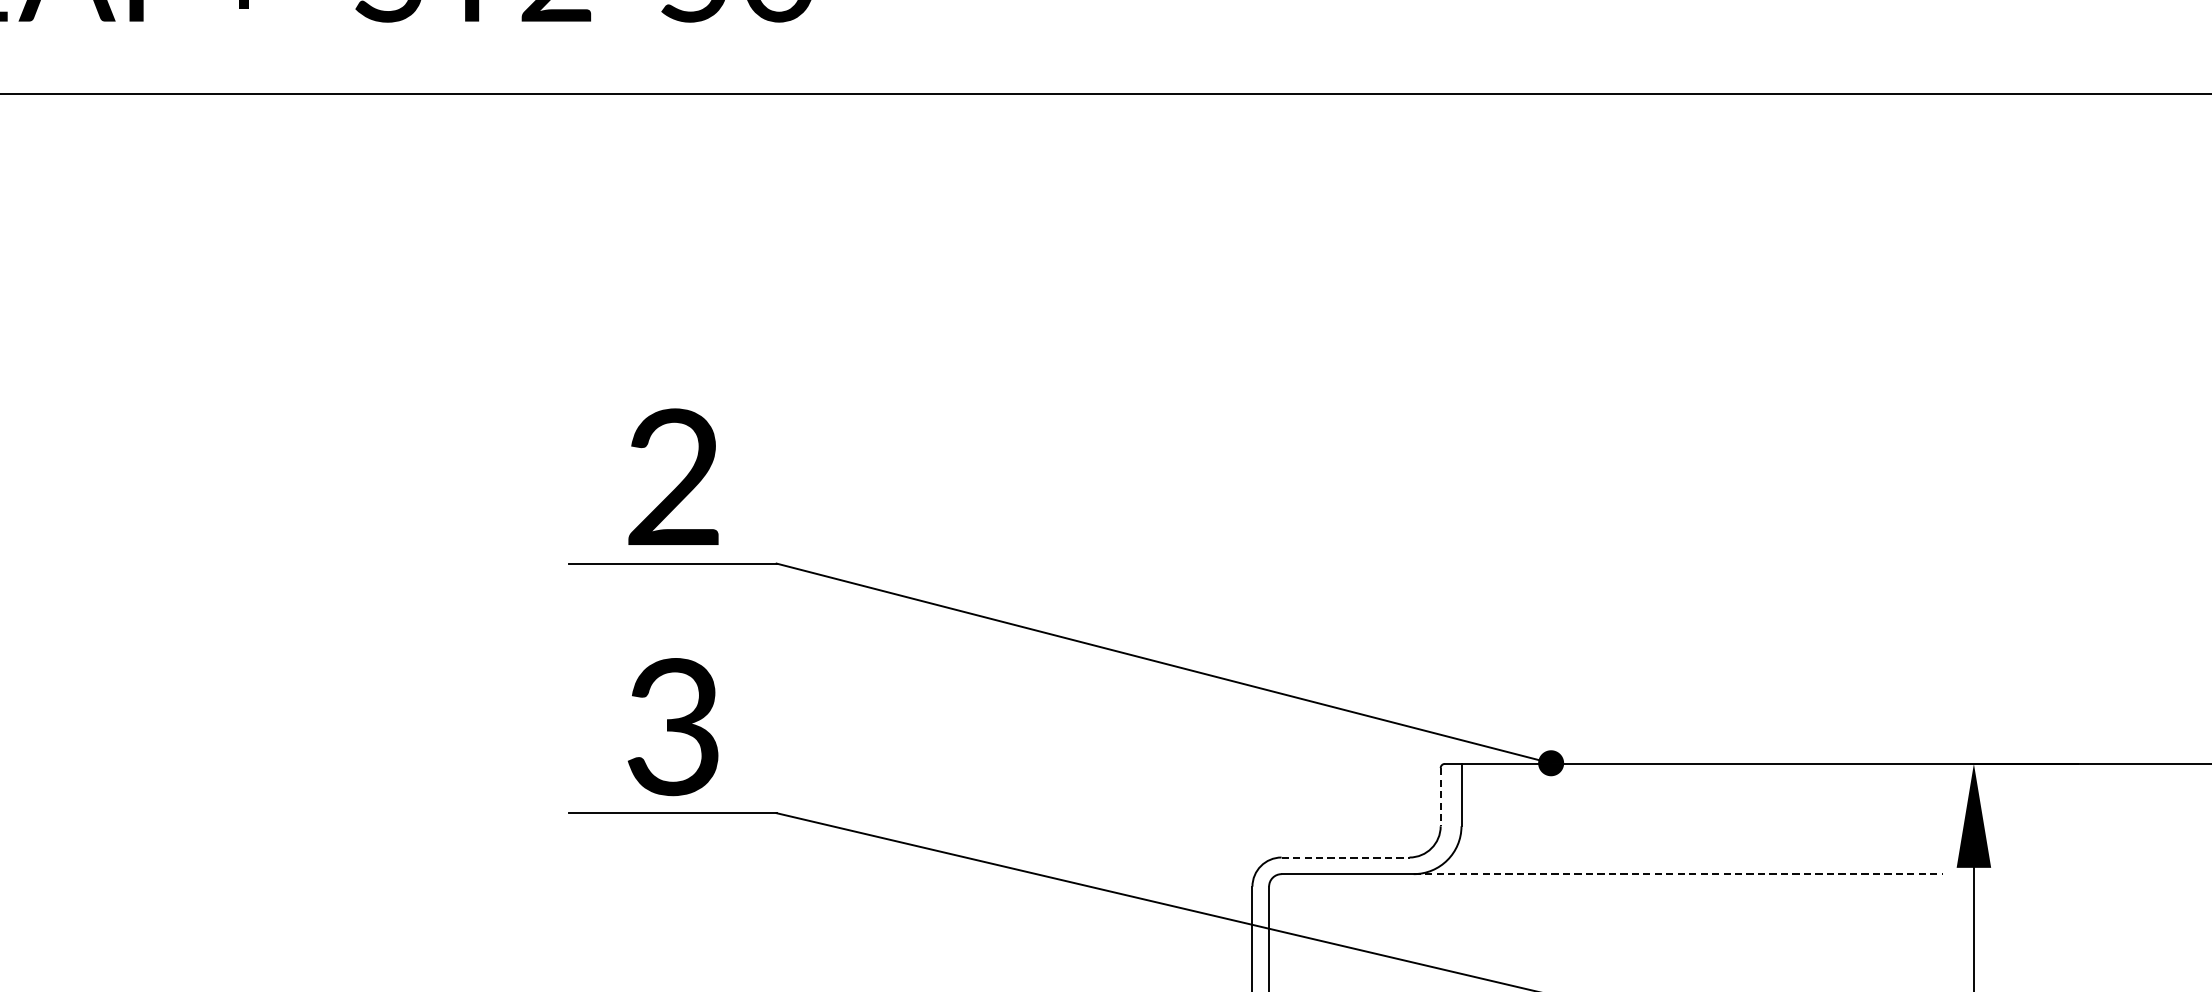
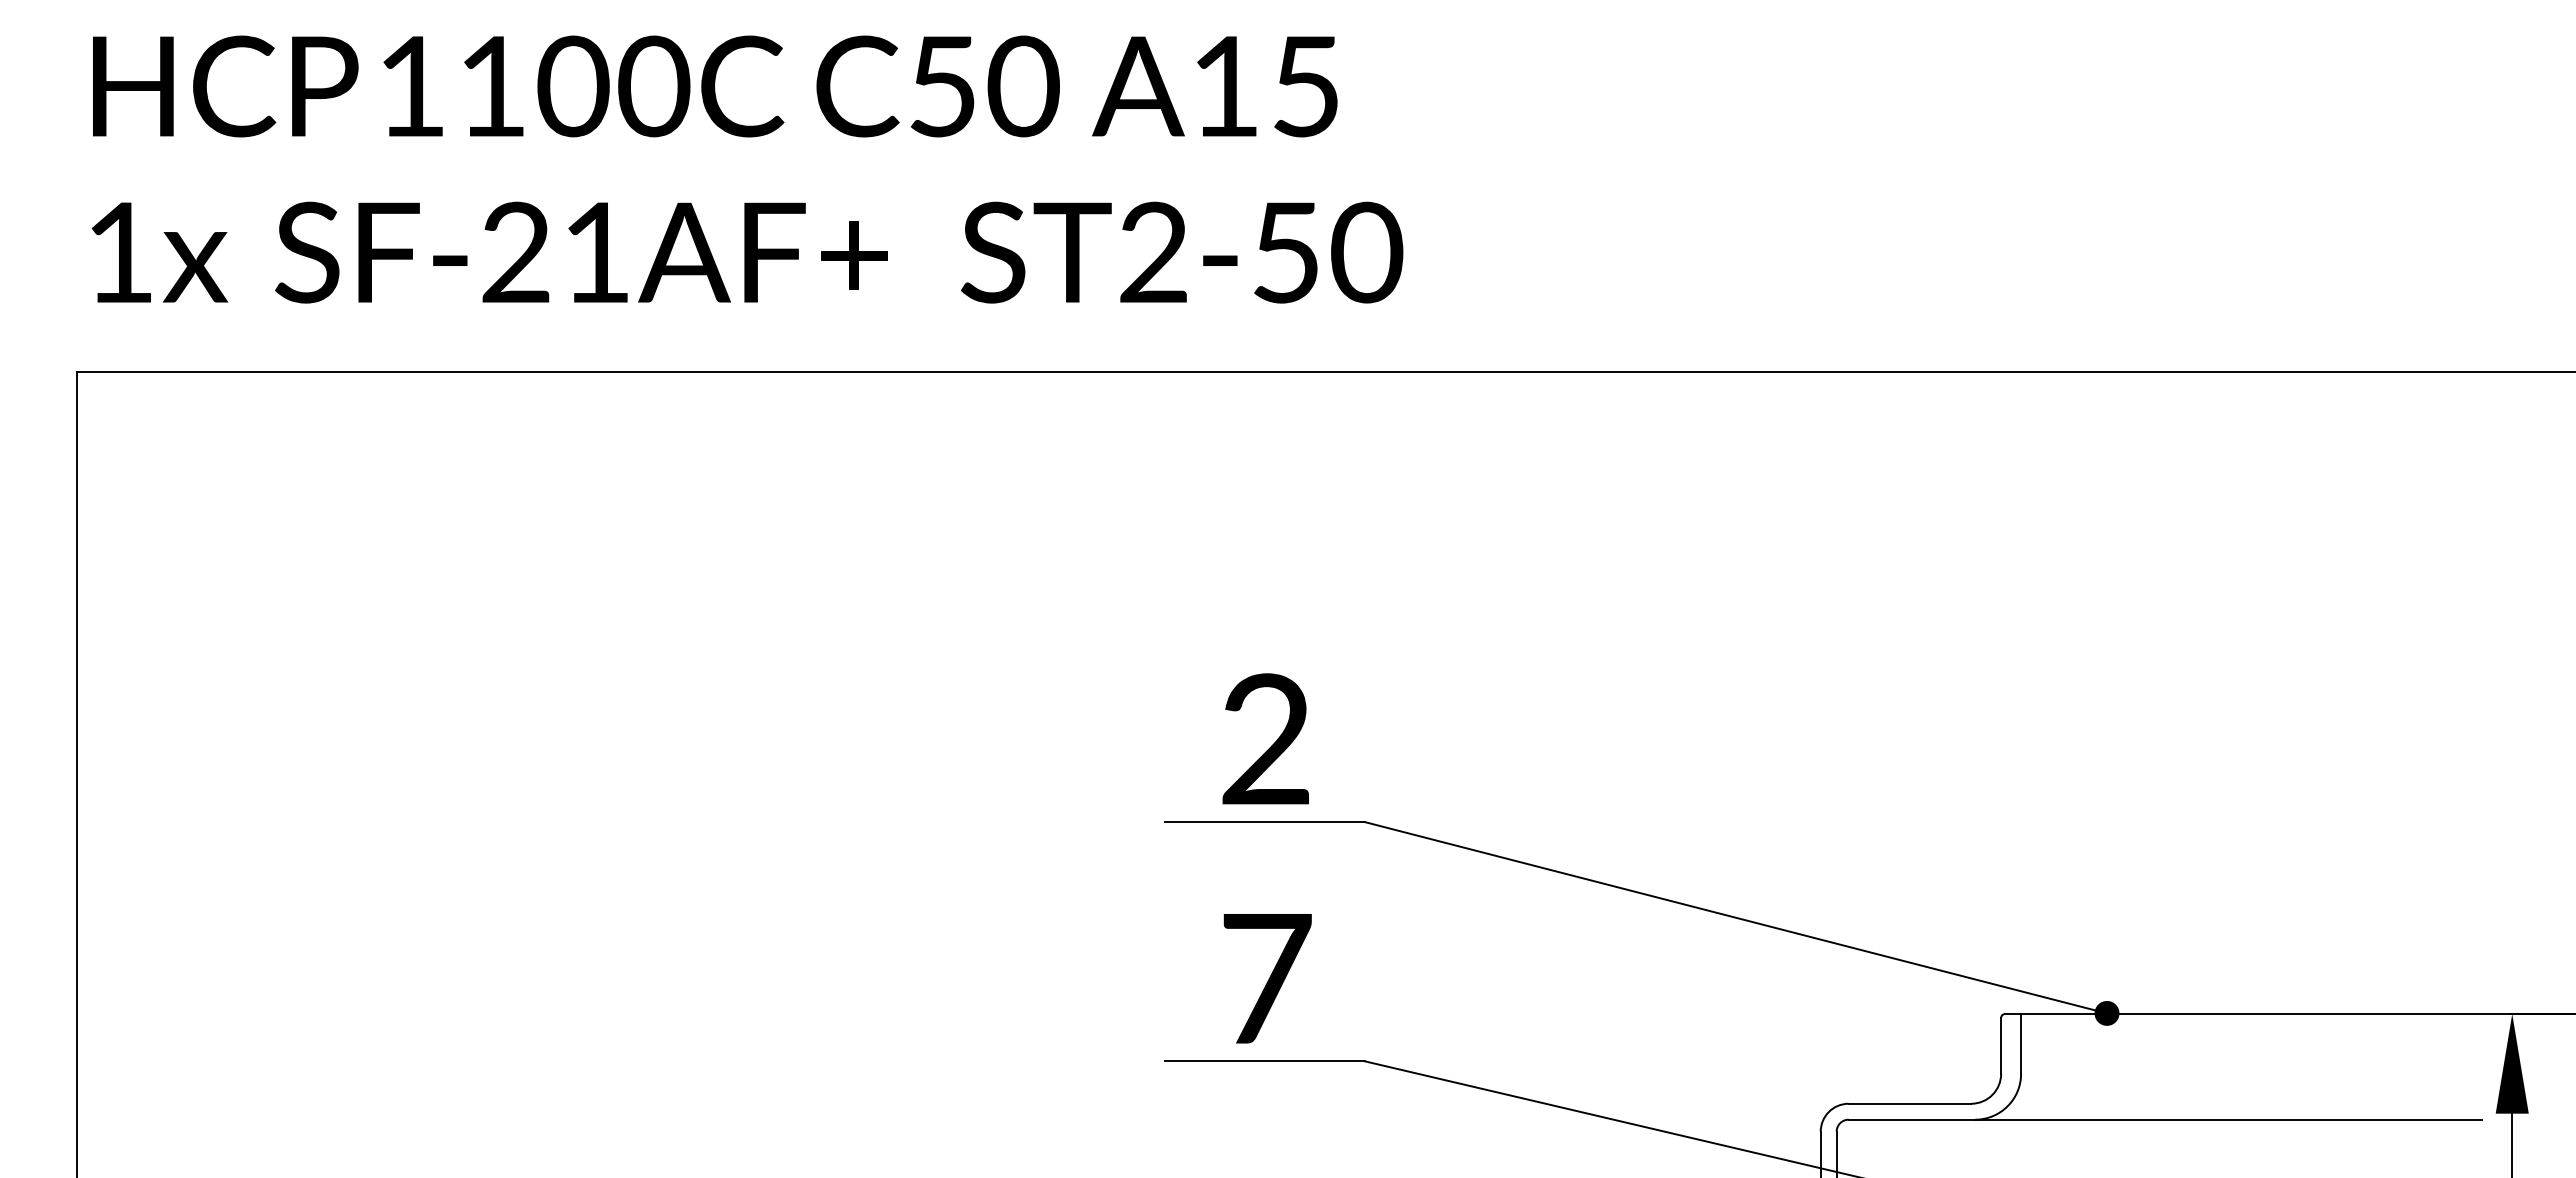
text: (674, 726) -> (1266, 978), 3 -> 7
line: (1441, 796) -> (2001, 1045), dashed -> solid
line: (1346, 857) -> (1910, 1103), dashed -> solid
line: (1678, 873) -> (2229, 1119), dashed -> solid

